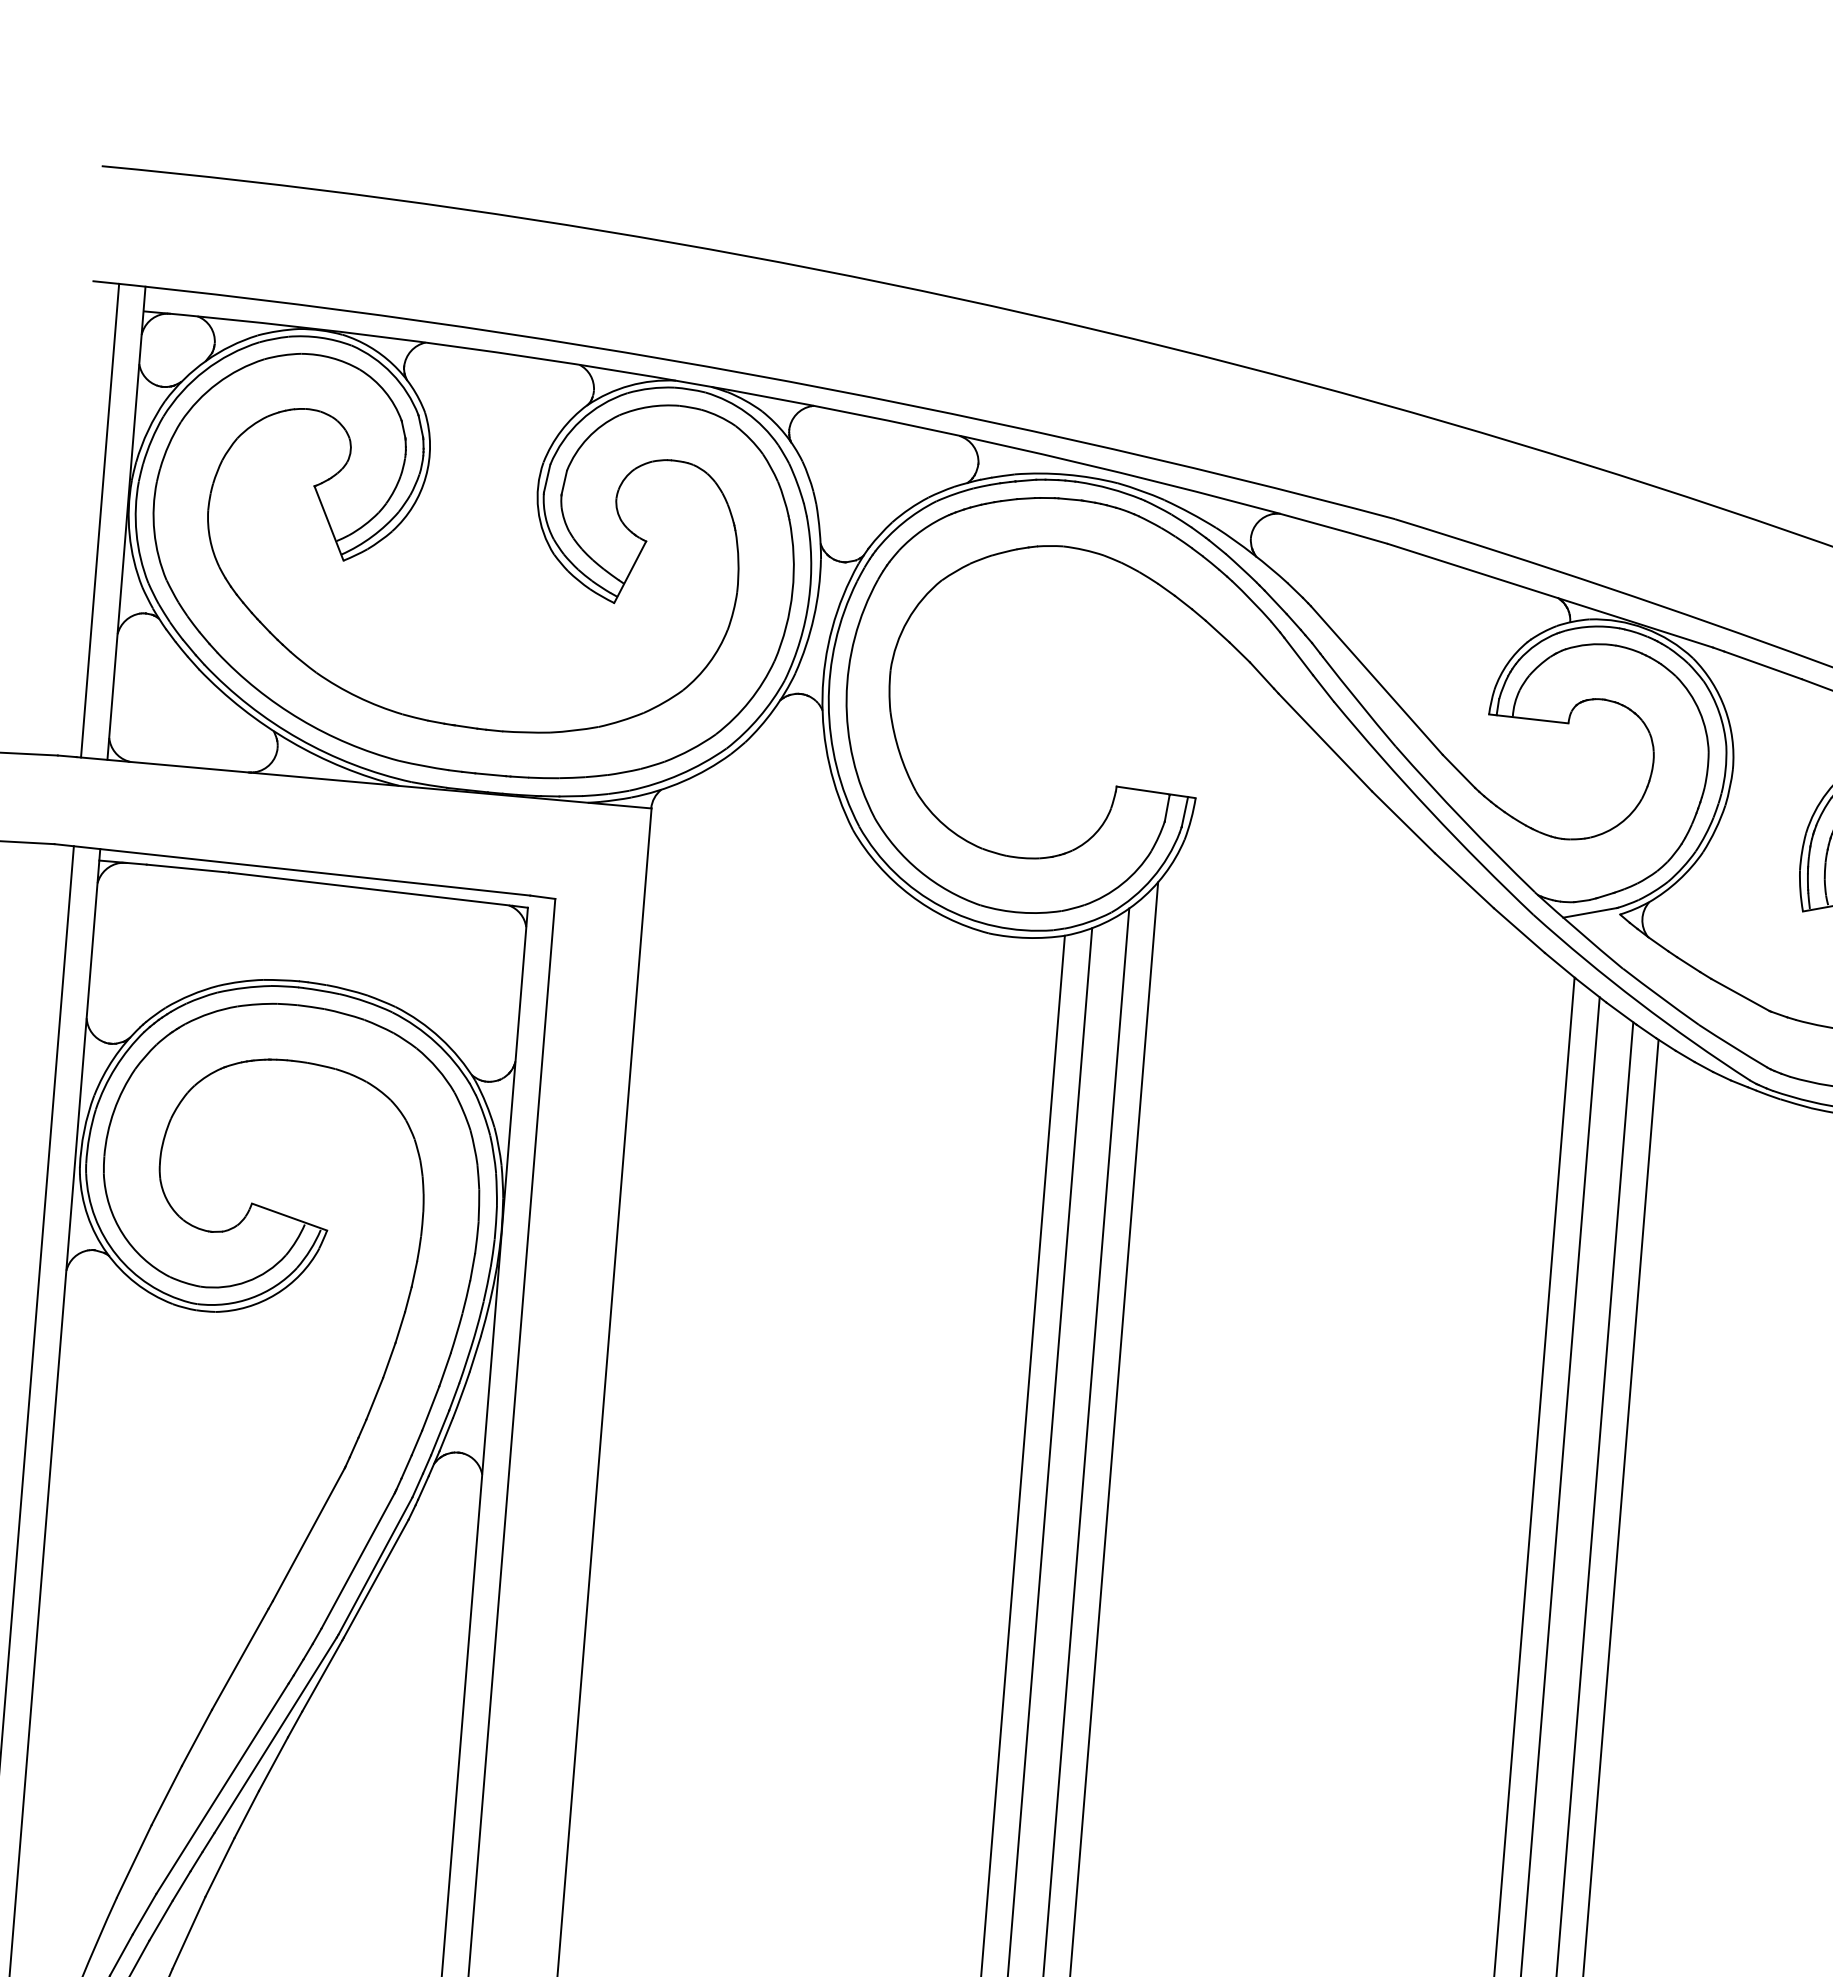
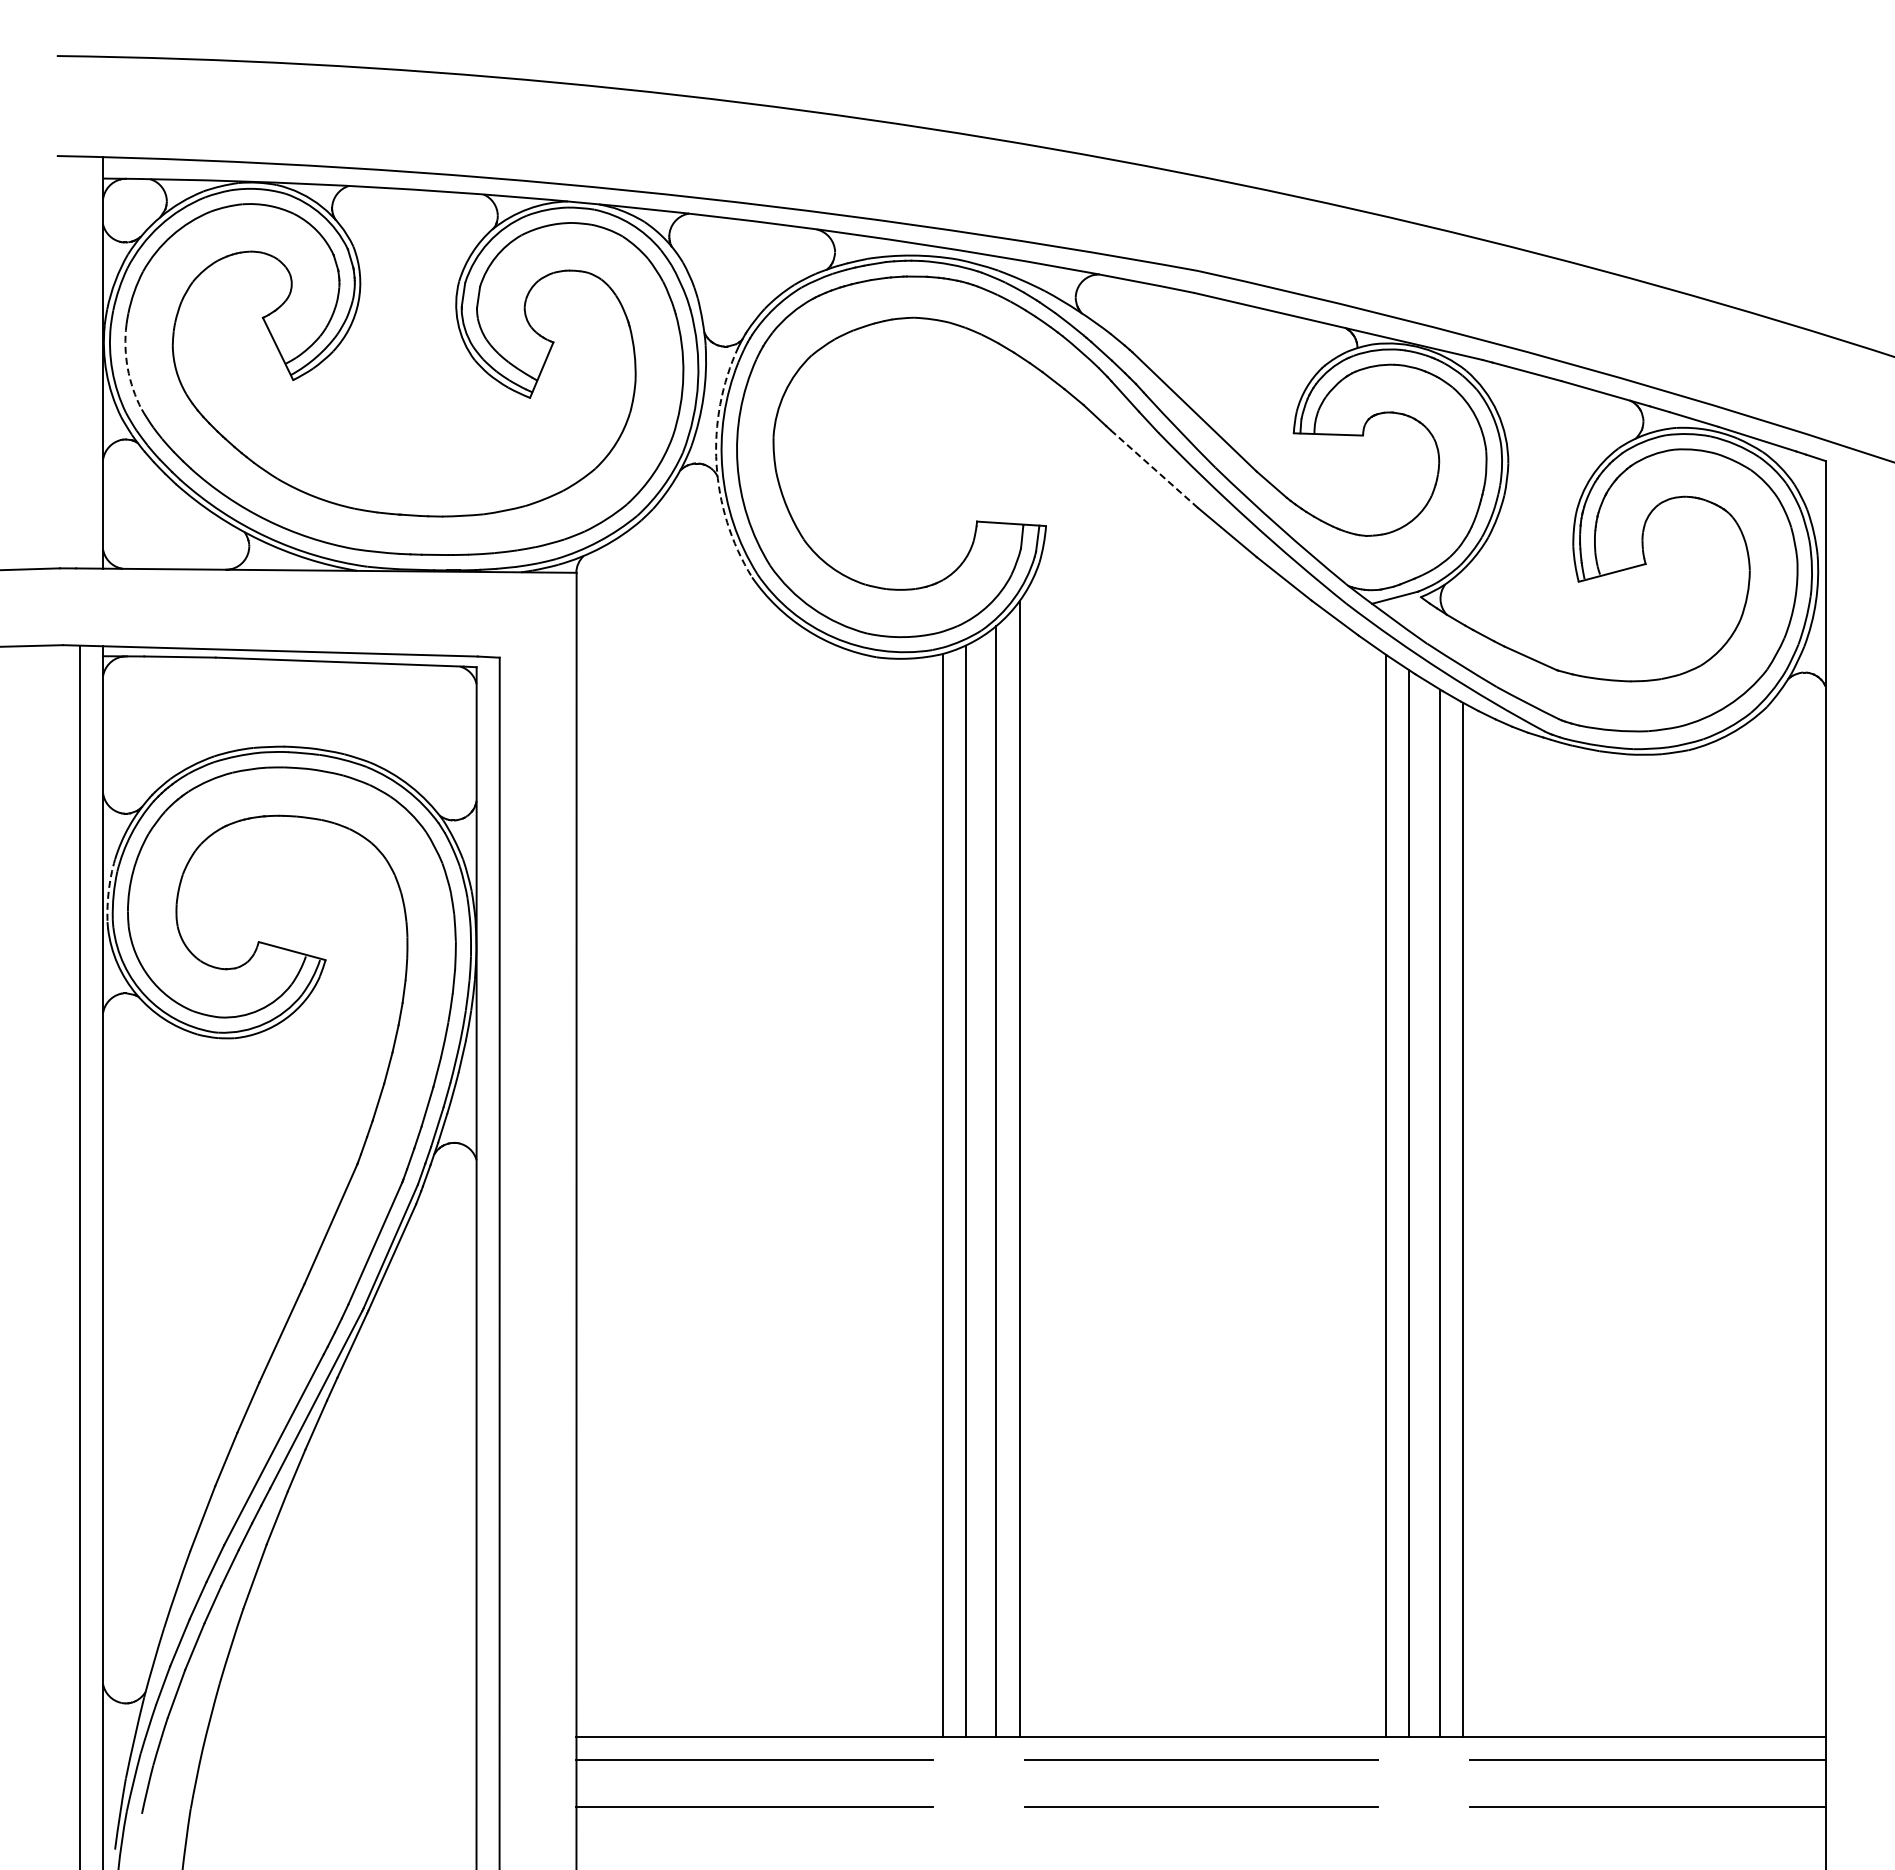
line: (100, 520) -> (80, 362), removed
arc: (154, 531) -> (127, 368), solid -> dashed
arc: (822, 695) -> (716, 463), solid -> dashed
line: (1325, 741) -> (1154, 468), solid -> dashed
arc: (83, 1130) -> (108, 890), solid -> dashed

